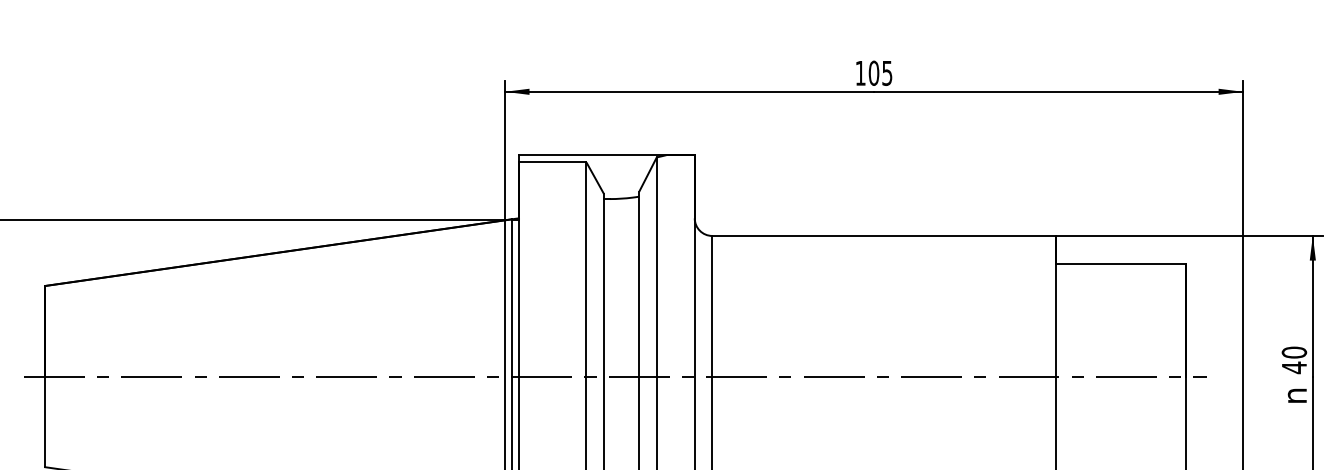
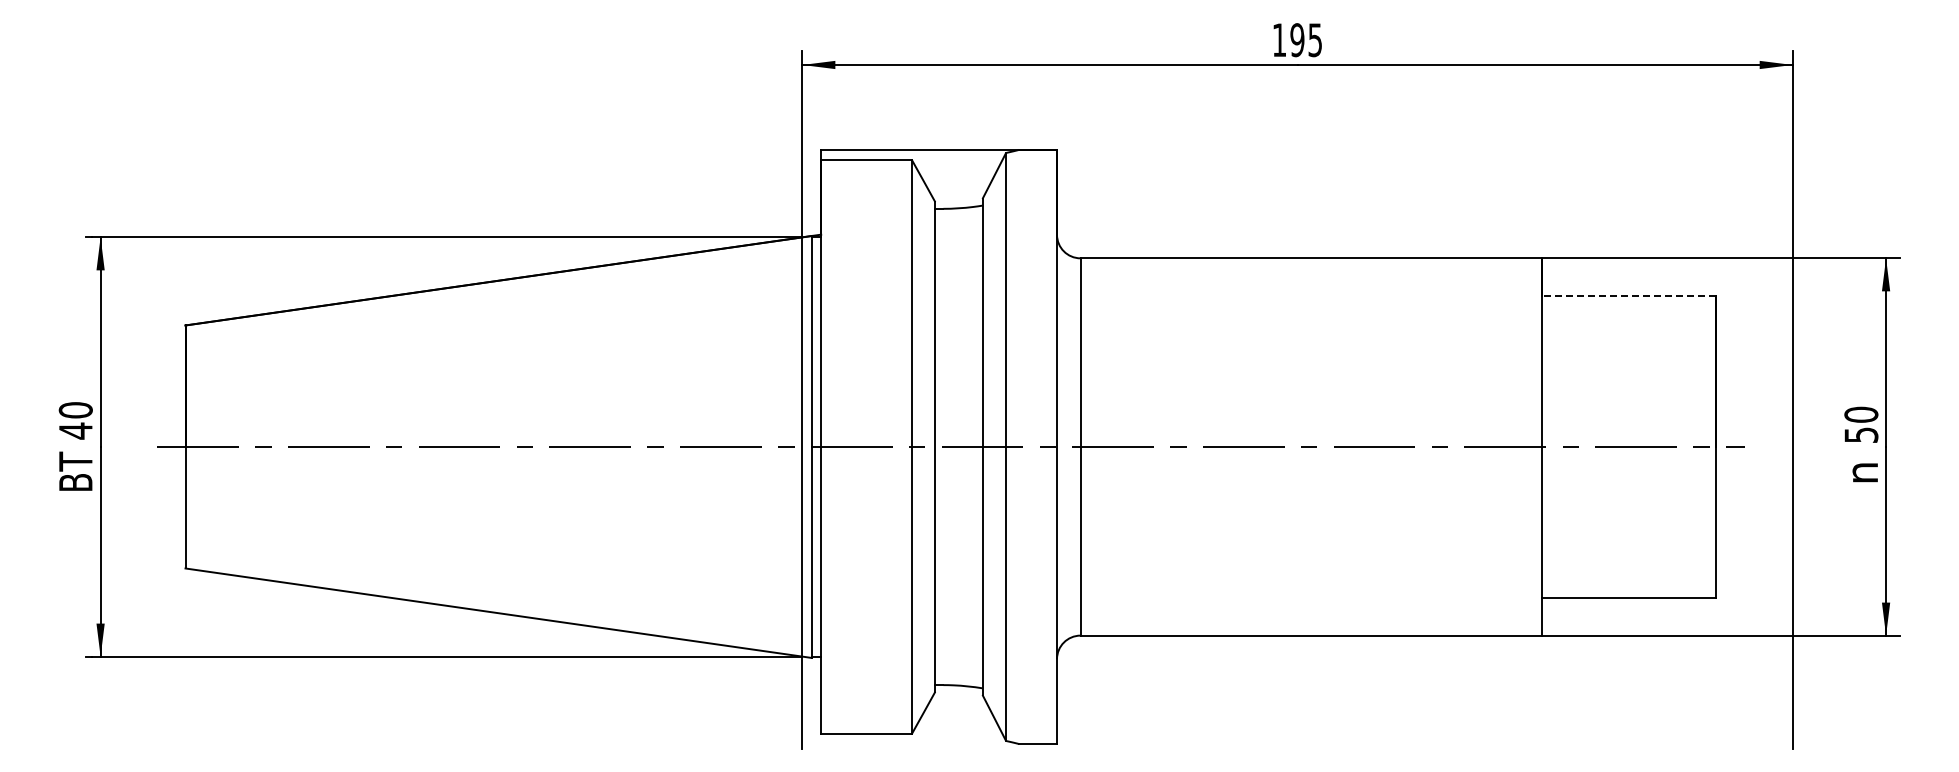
text: (874, 73) -> (1297, 40), 105 -> 195
line: (1120, 264) -> (1628, 296), solid -> dashed
text: (1294, 367) -> (1861, 434), 40 -> 50

